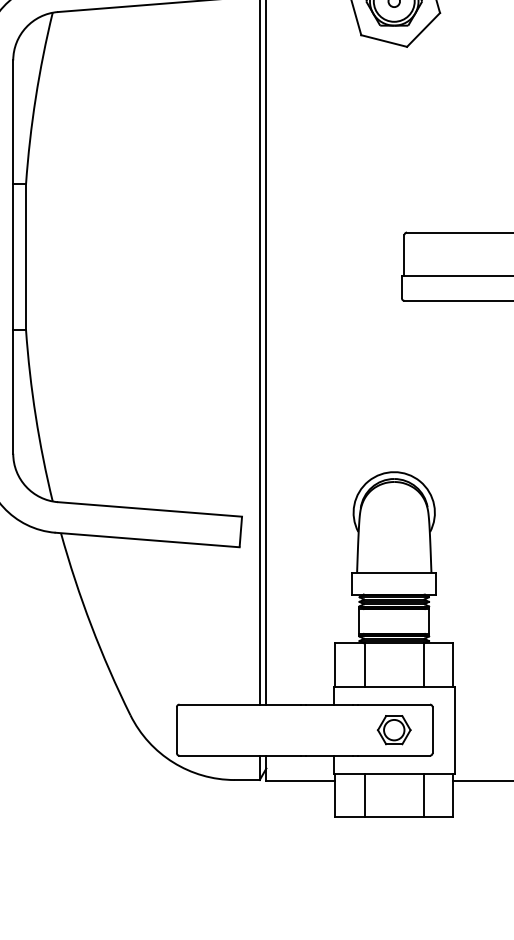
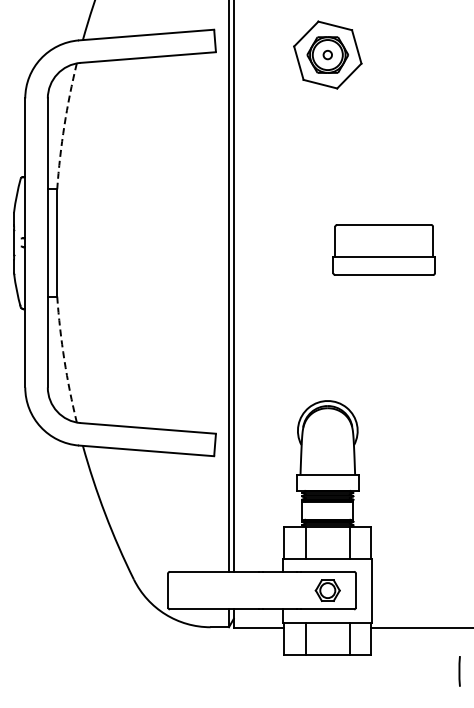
arc: (35, 97) -> (64, 125), solid -> dashed
arc: (35, 417) -> (64, 360), solid -> dashed

